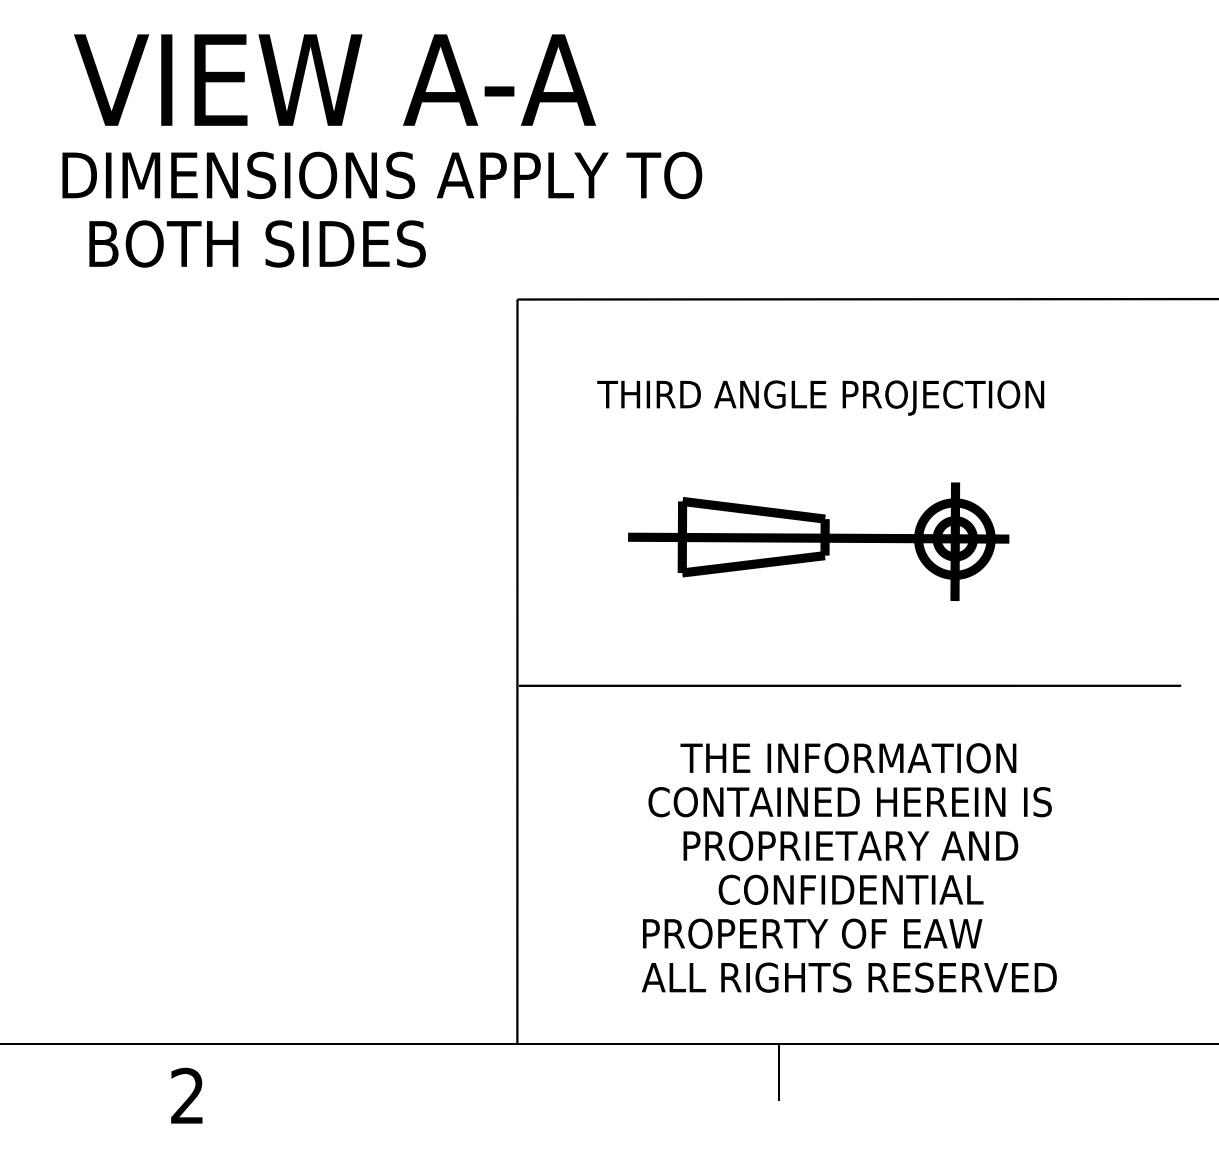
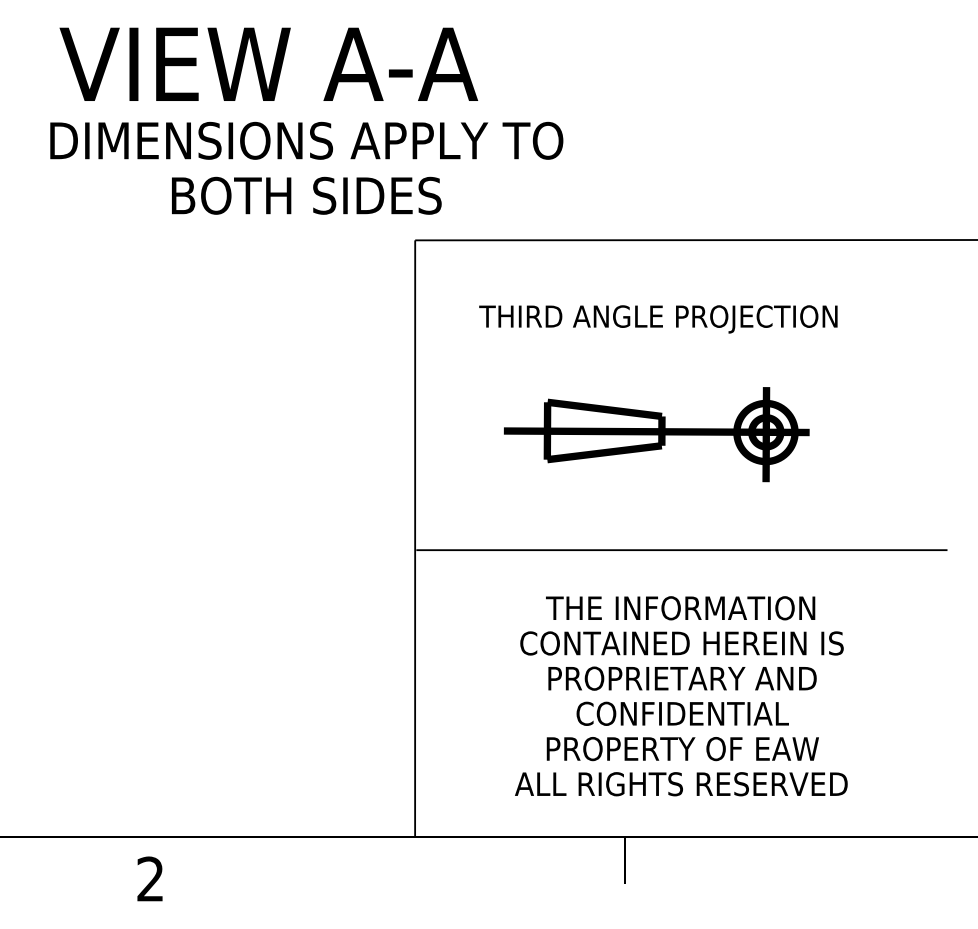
text: (257, 243) -> (306, 195), moved
text: (812, 934) -> (682, 749), moved

